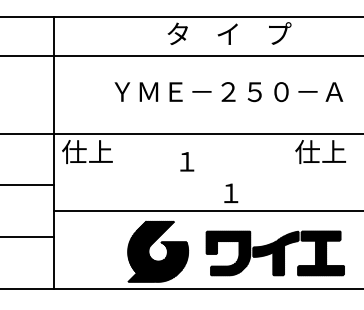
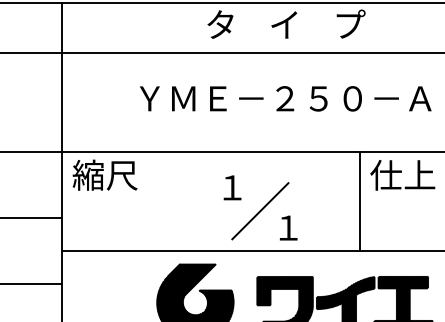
text: (87, 151) -> (105, 174), 仕上 -> 縮尺
line: (286, 172) -> (359, 201), added
line: (209, 180) -> (260, 211), added

